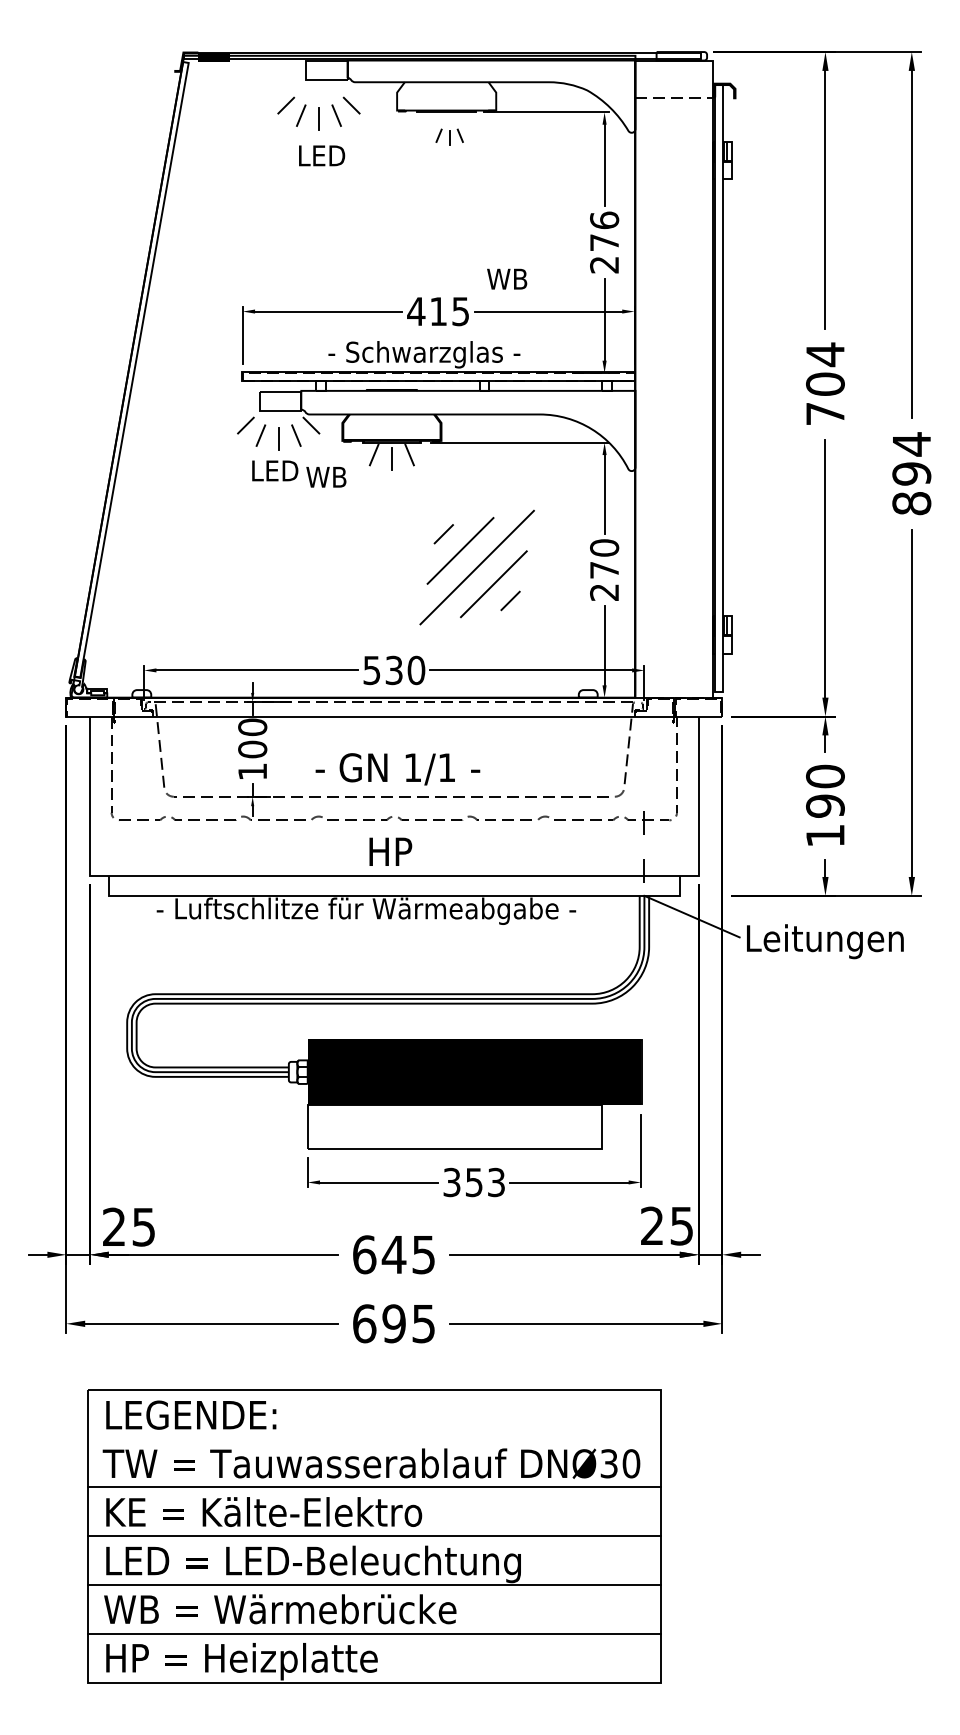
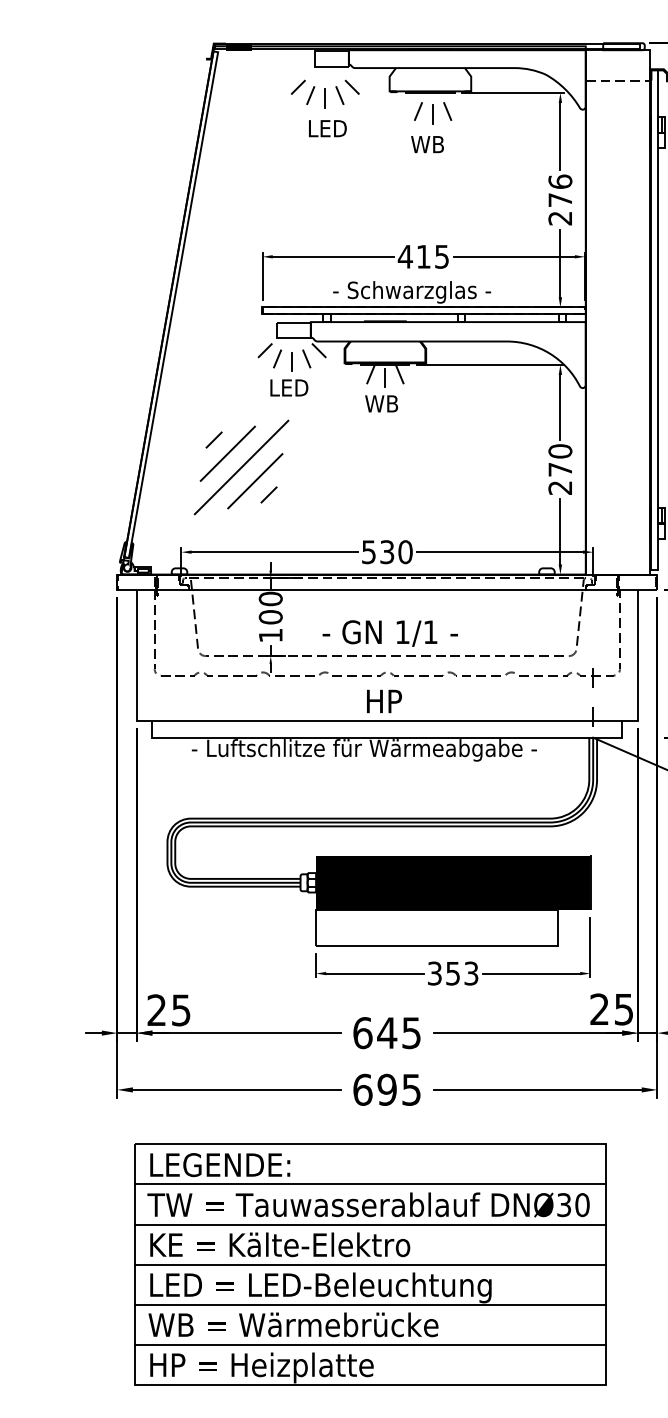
part: (449, 136) -> (432, 112), size x1.67
text: (507, 278) -> (427, 144), moved
text: (326, 477) -> (381, 404), moved
part: (476, 567) -> (241, 467), moved
line: (374, 1438) -> (371, 1184), added

